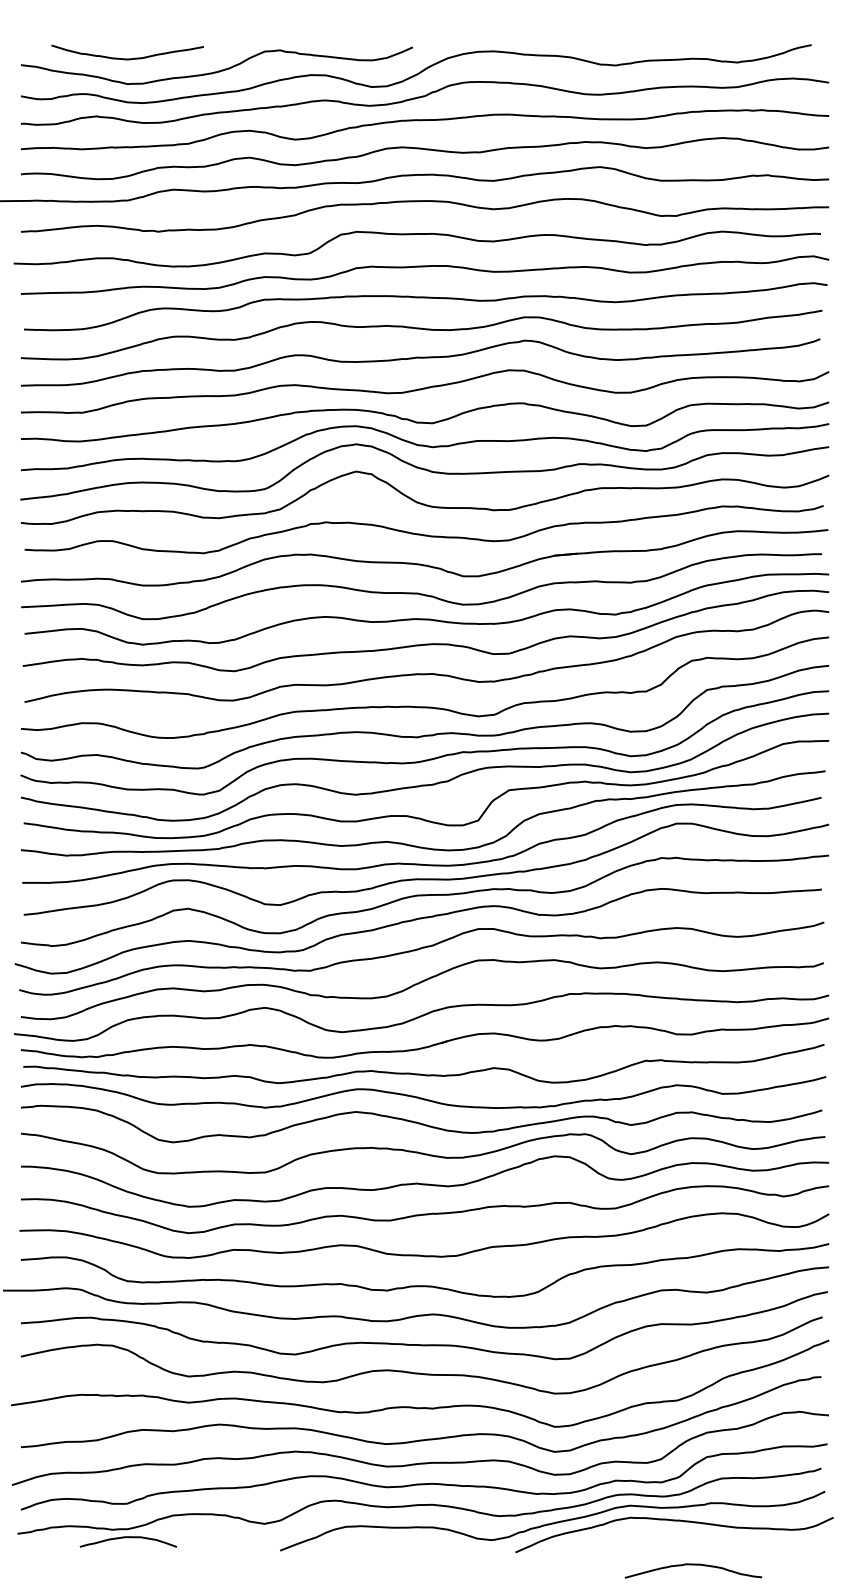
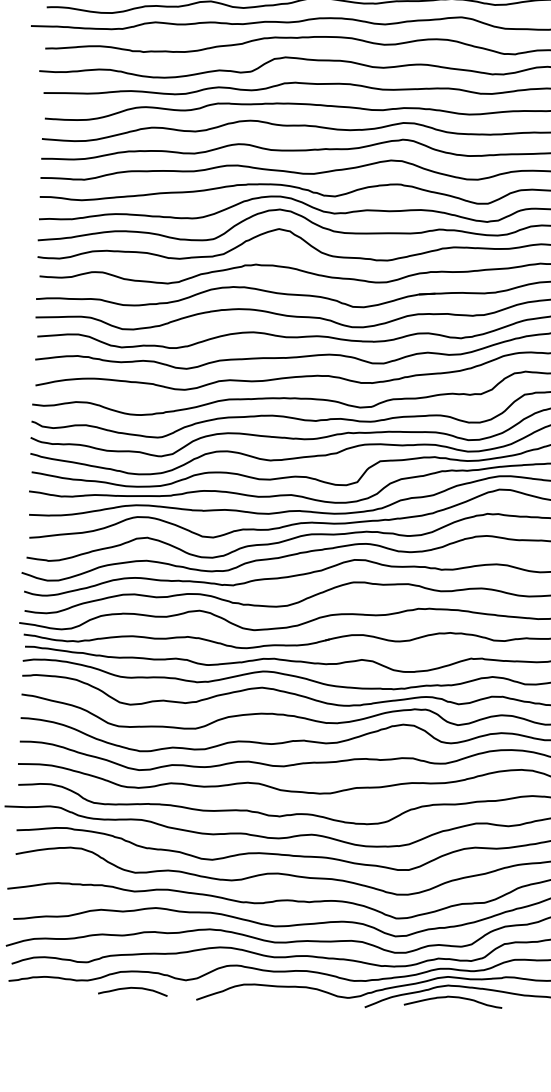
curve: (128, 1538) -> (133, 988), moved
curve: (693, 1565) -> (453, 997), moved

